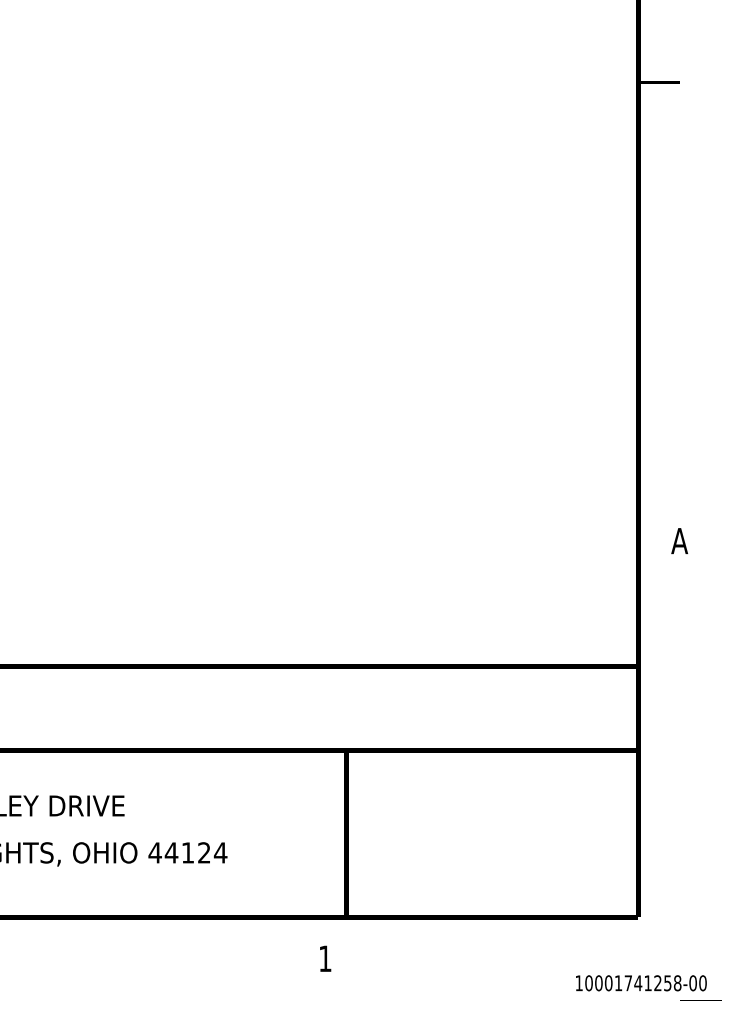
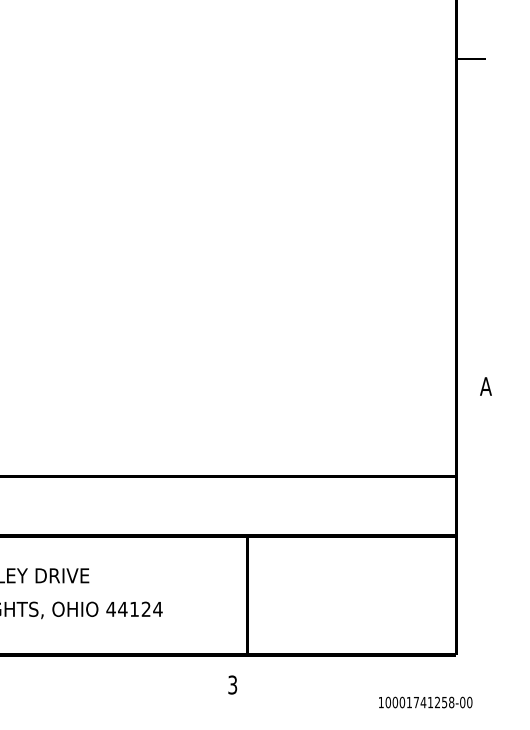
text: (325, 958) -> (232, 684), 1 -> 3
text: (641, 983) -> (425, 702), moved

